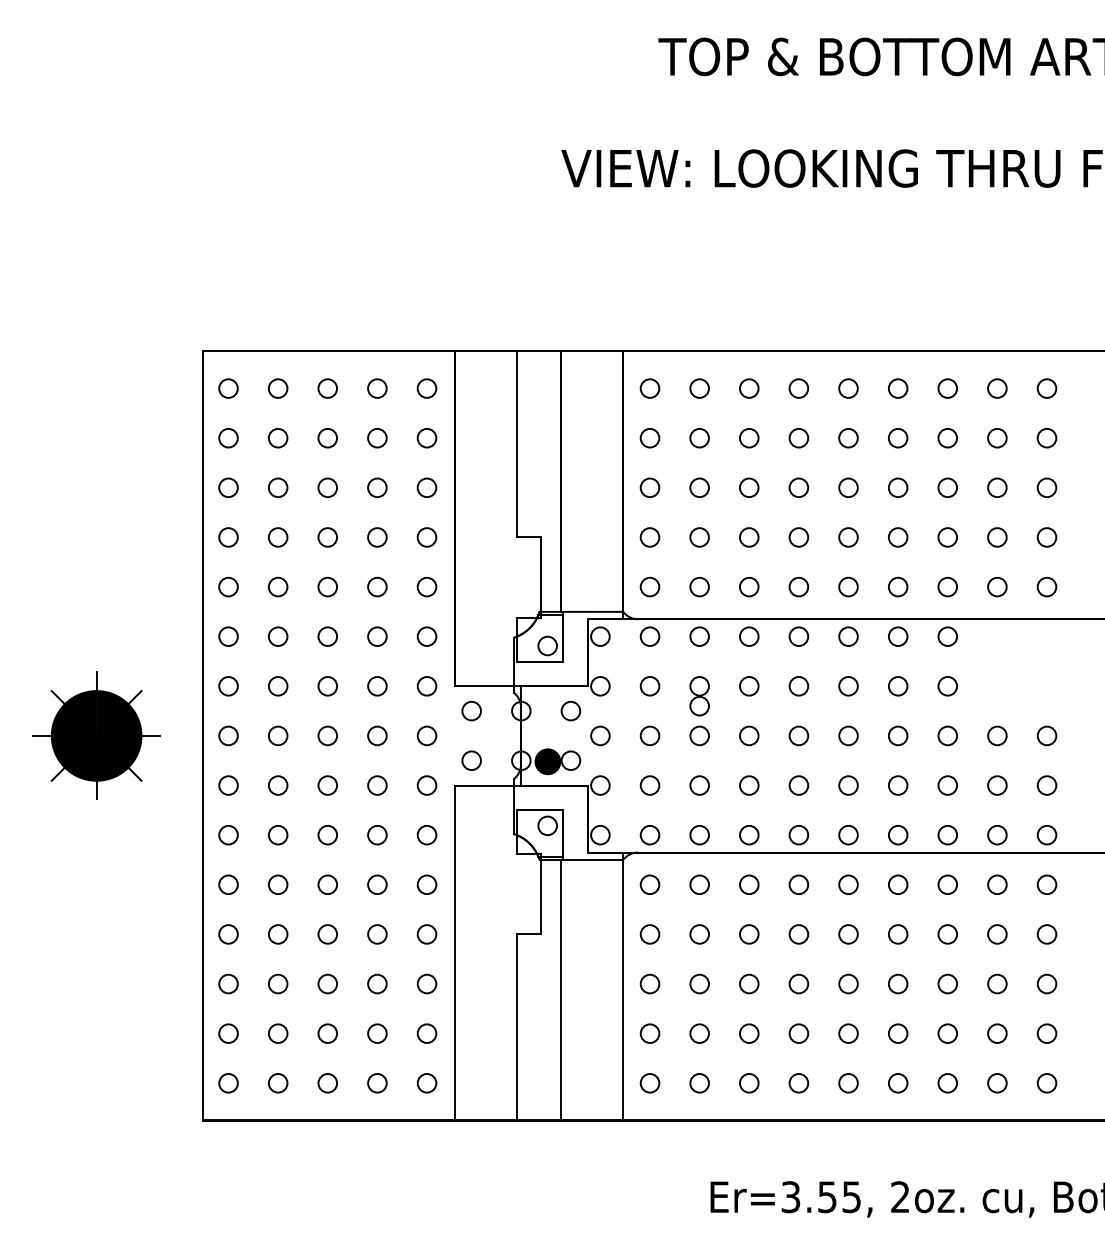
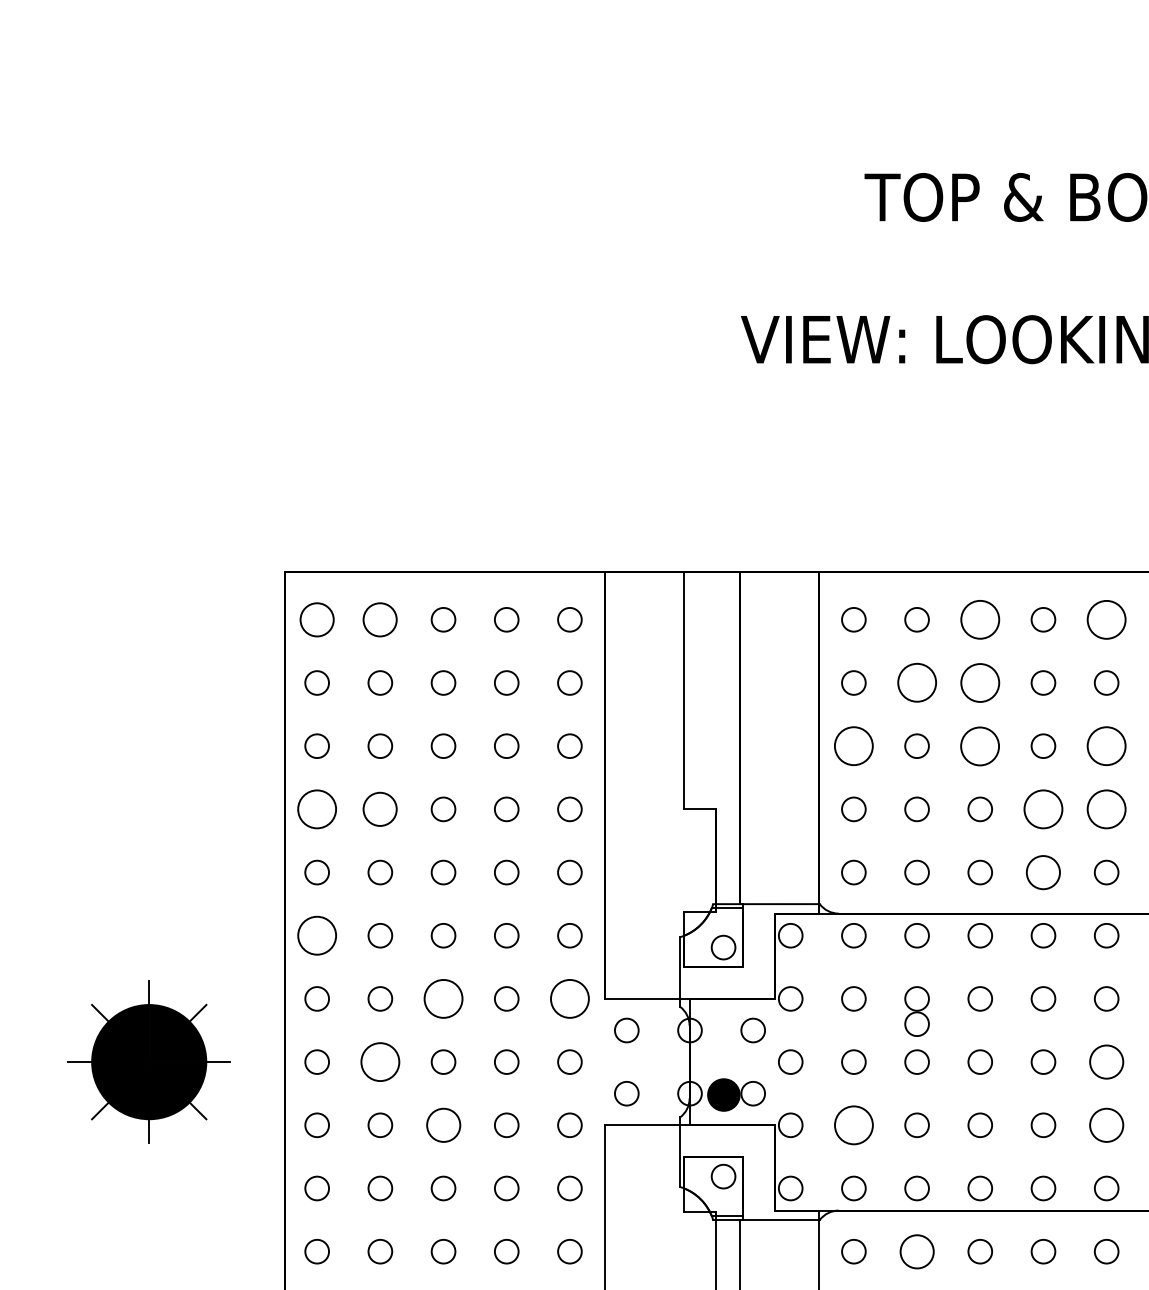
circle: (228, 388) -> (317, 619), size x1.4
circle: (278, 388) -> (380, 619), size x1.4
circle: (748, 388) -> (979, 619), size x1.6
circle: (848, 388) -> (1106, 619), size x1.6
circle: (748, 437) -> (979, 682), size x1.6
circle: (699, 438) -> (916, 683), size x1.6
circle: (649, 487) -> (853, 745), size x1.6
circle: (749, 487) -> (980, 745), size x1.6
circle: (848, 487) -> (1106, 745), size x1.6
circle: (228, 537) -> (317, 809), size x1.6
circle: (278, 537) -> (380, 809), size x1.4
circle: (798, 537) -> (1042, 809), size x1.6
circle: (848, 537) -> (1106, 809), size x1.6
circle: (798, 586) -> (1042, 871), size x1.4
circle: (228, 636) -> (317, 935), size x1.6
circle: (327, 686) -> (443, 999), size x1.6
circle: (426, 686) -> (569, 999), size x1.6
circle: (277, 735) -> (379, 1061), size x1.6
circle: (848, 735) -> (1106, 1061), size x1.4
circle: (327, 785) -> (443, 1125), size x1.4
circle: (649, 785) -> (853, 1125), size x1.6
circle: (848, 785) -> (1106, 1125), size x1.4
circle: (699, 884) -> (916, 1251), size x1.4

